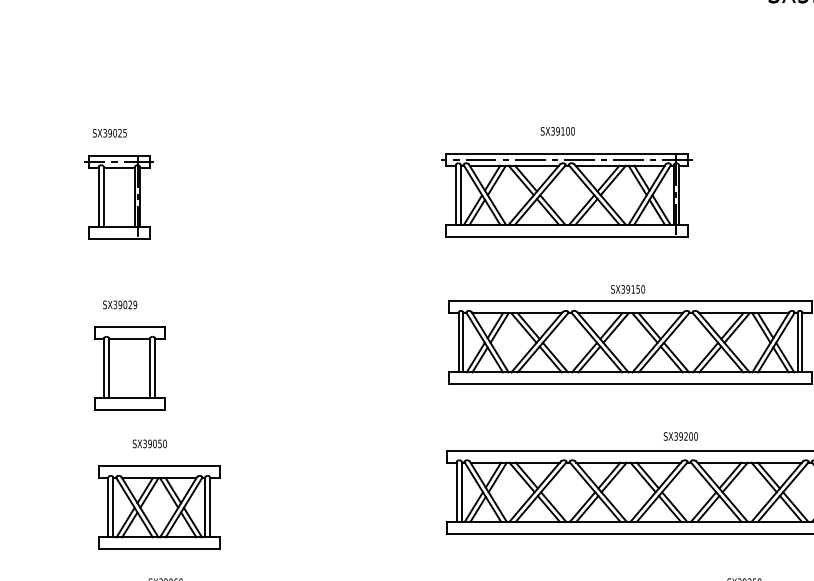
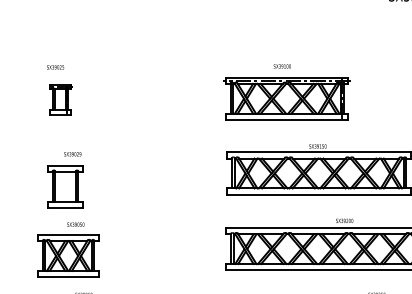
part: (119, 196) -> (60, 99), size x0.7
text: (119, 305) -> (72, 154), moved
part: (159, 506) -> (68, 255), moved

